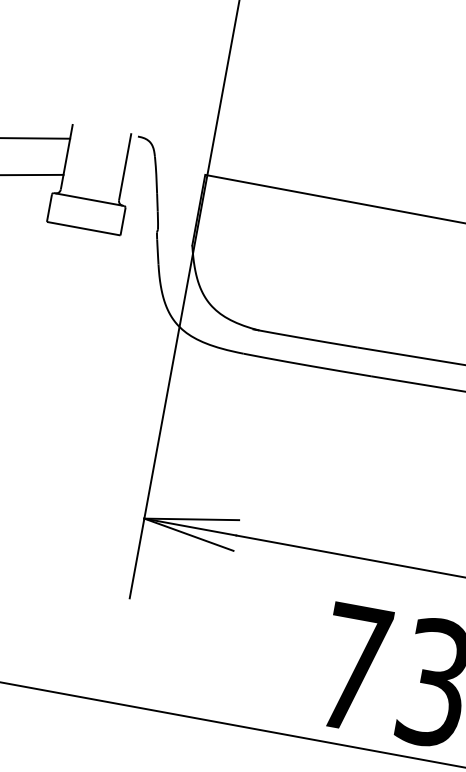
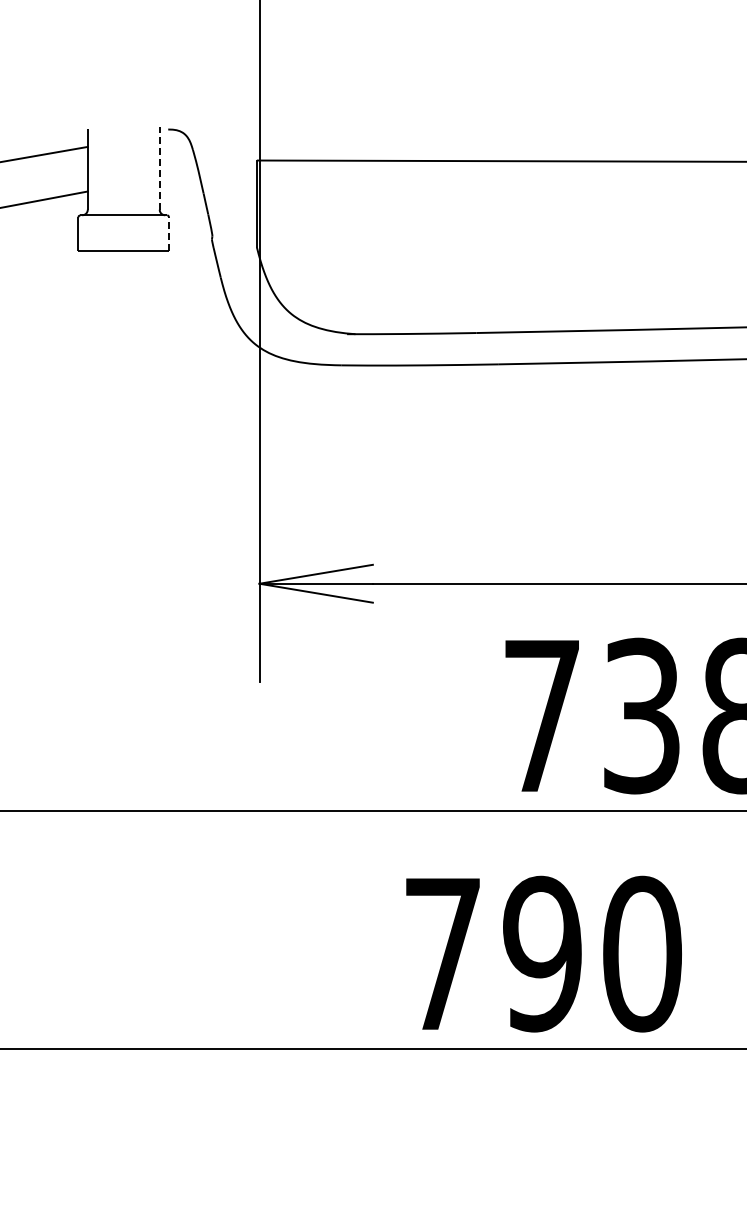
line: (125, 166) -> (159, 167), solid -> dashed
line: (123, 221) -> (169, 233), solid -> dashed

